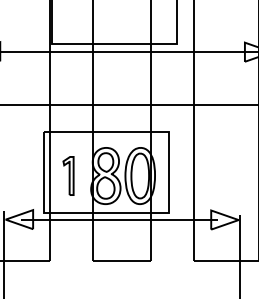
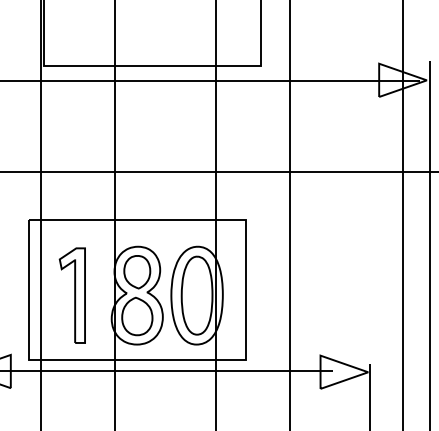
part: (68, 175) -> (72, 294), size x1.43

